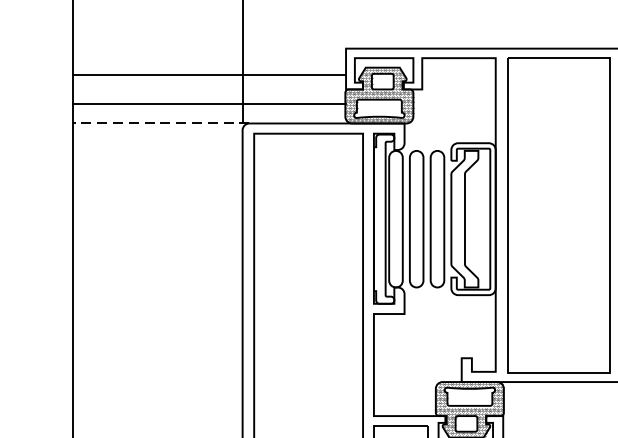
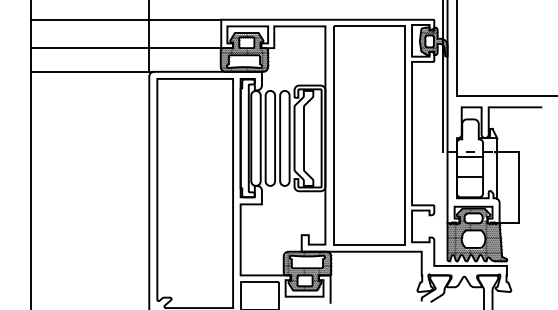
line: (208, 74) -> (125, 19), moved
line: (208, 104) -> (125, 48), moved
line: (160, 123) -> (92, 71), dashed -> solid

